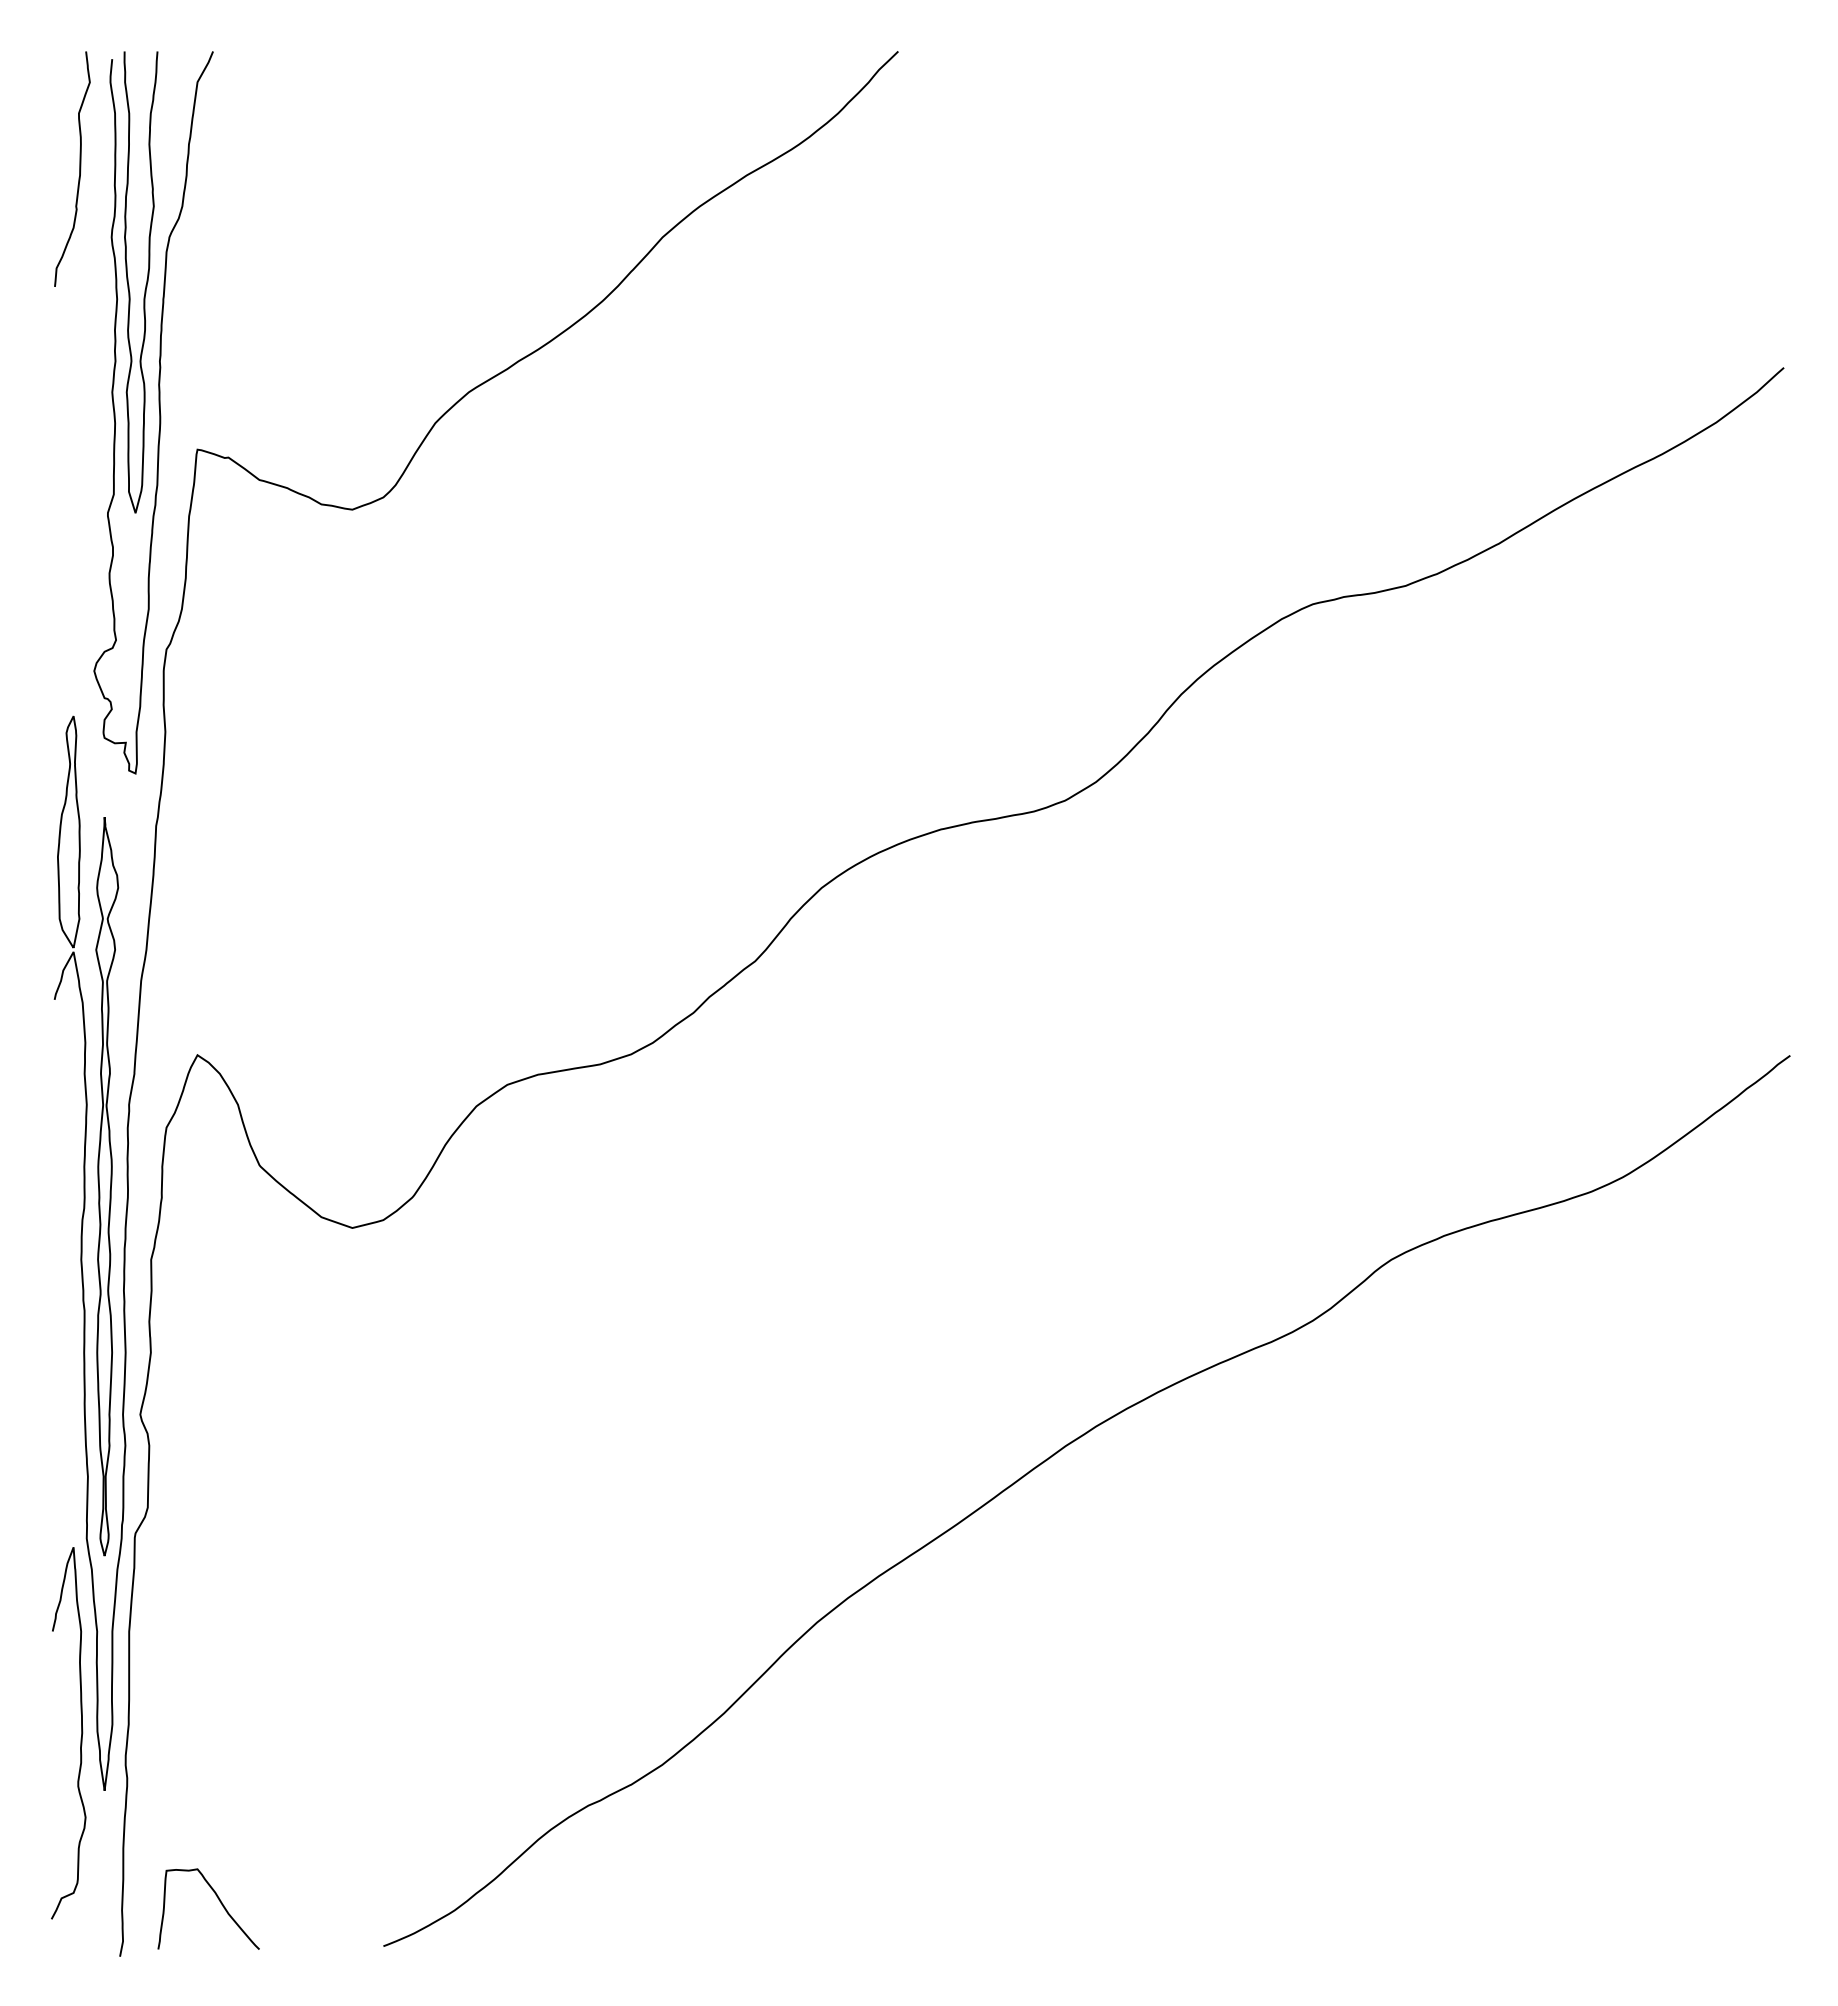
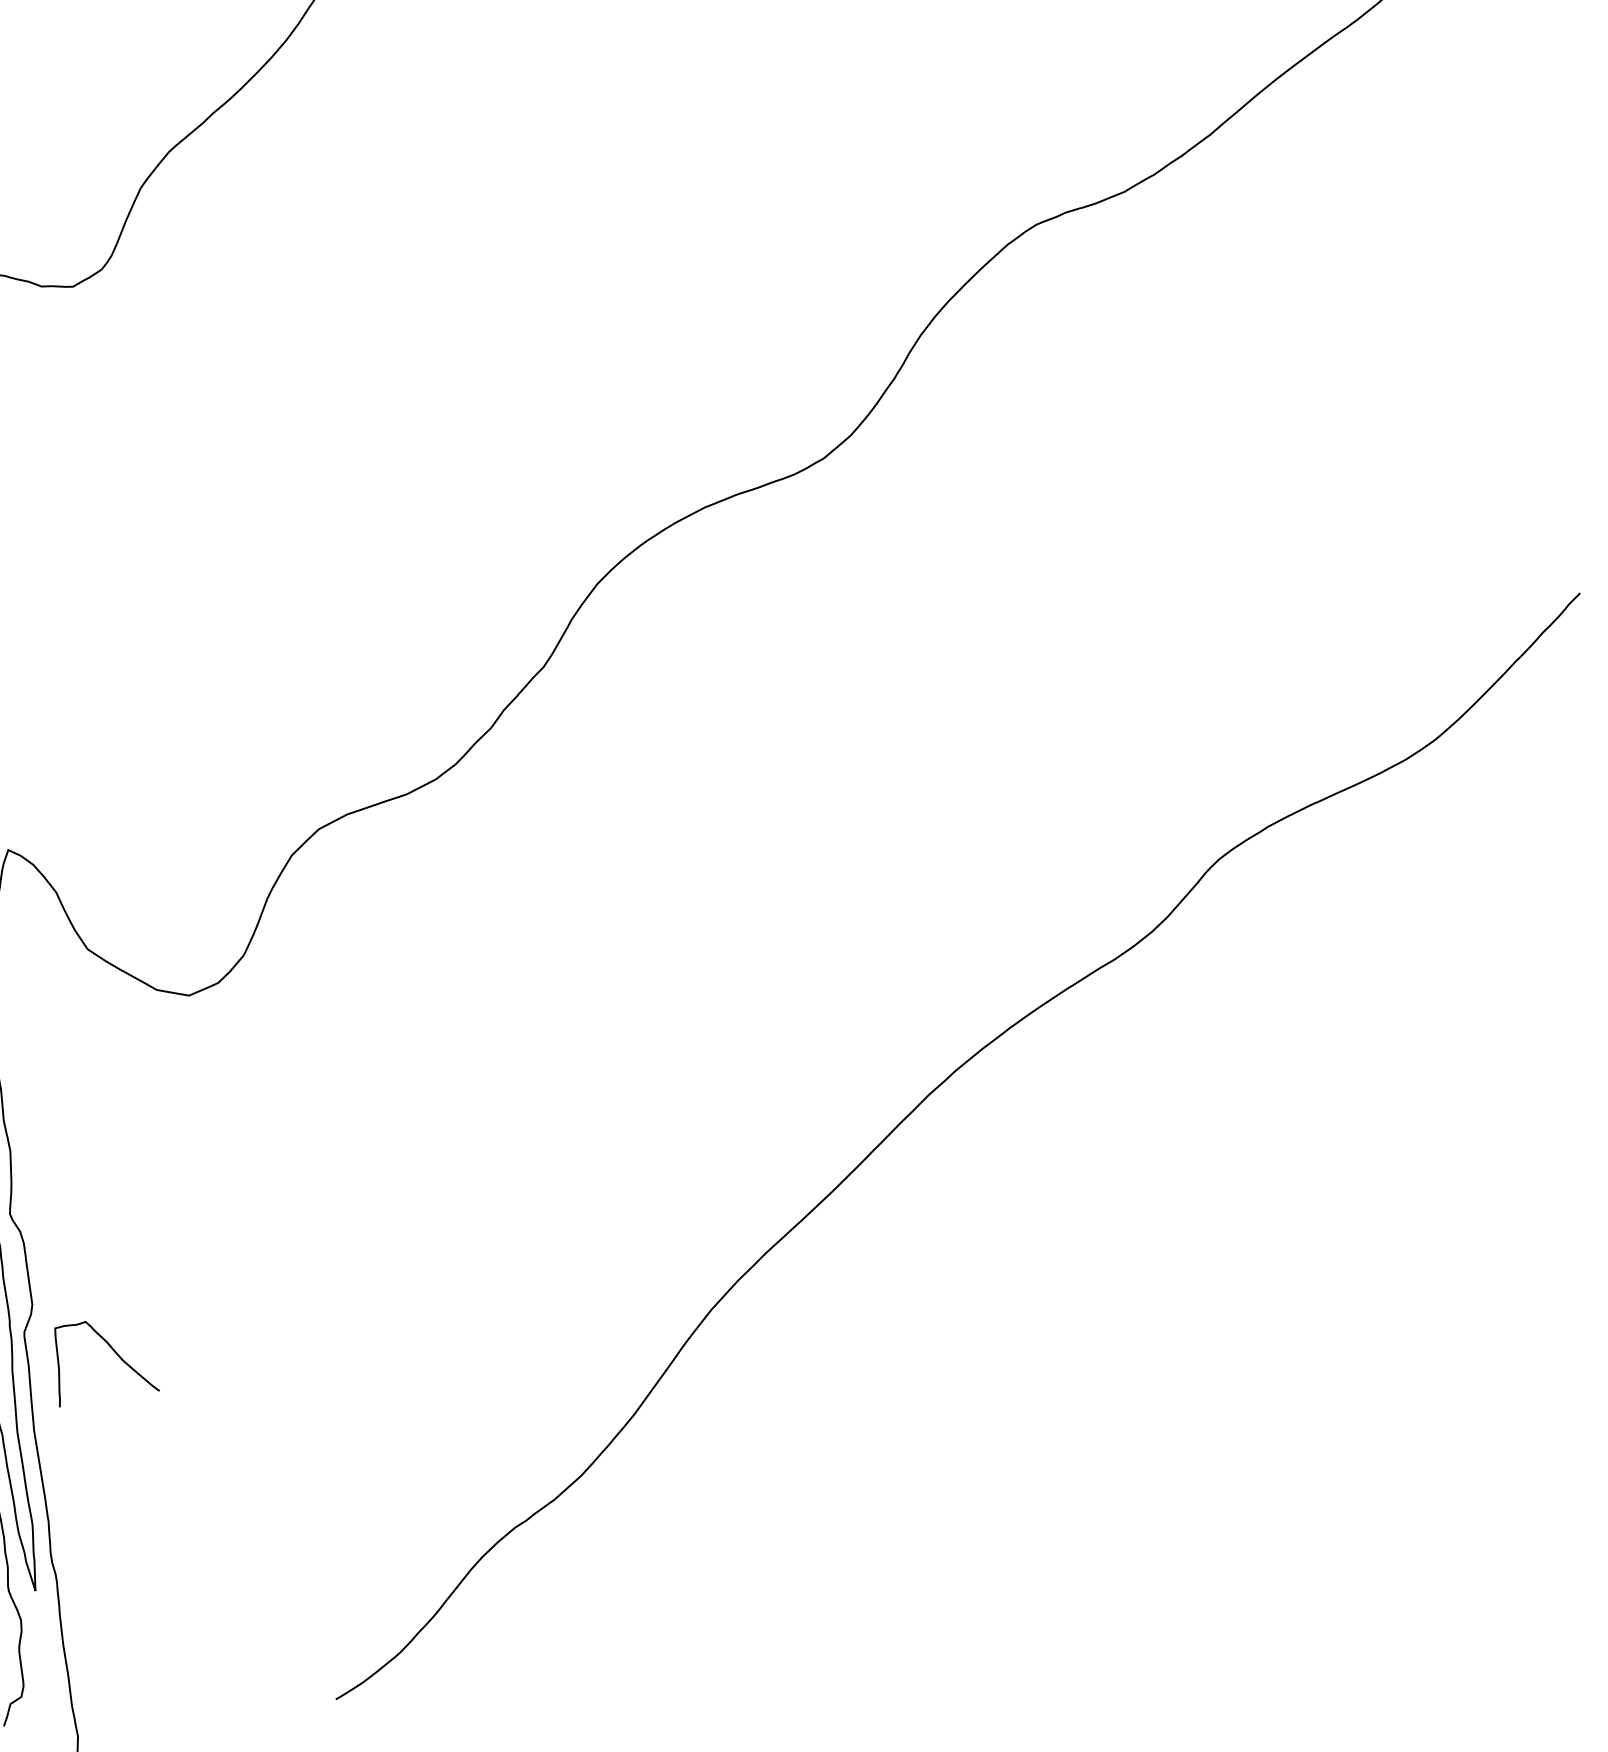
curve: (218, 1900) -> (111, 1349), moved

